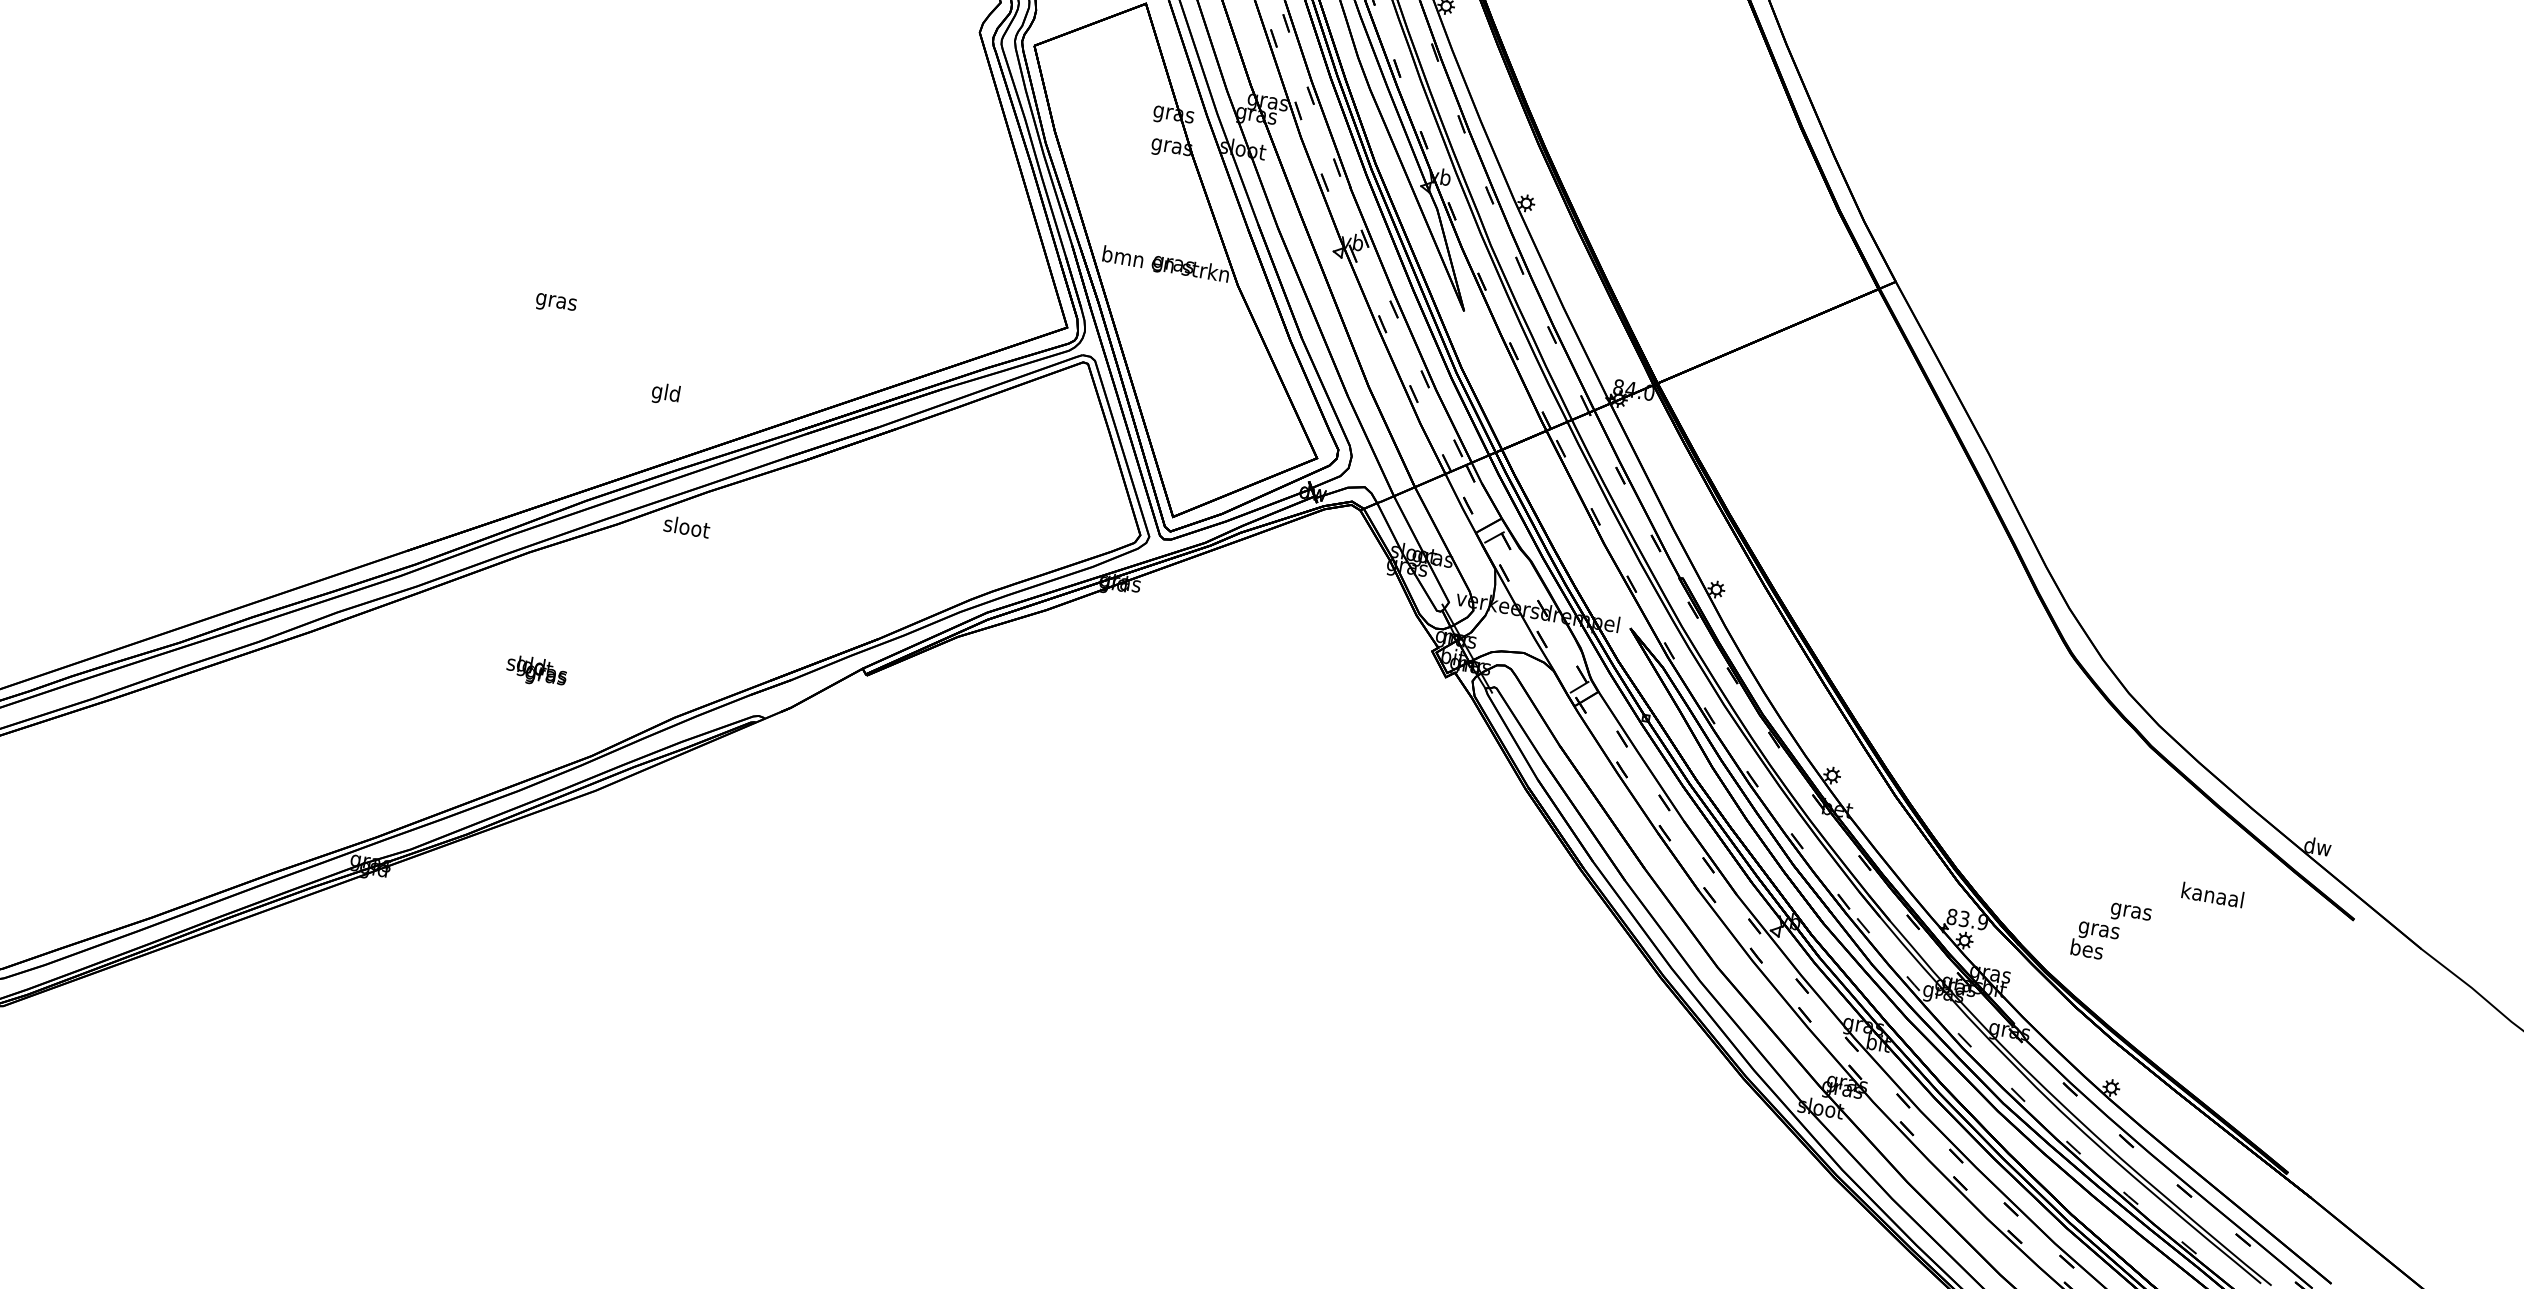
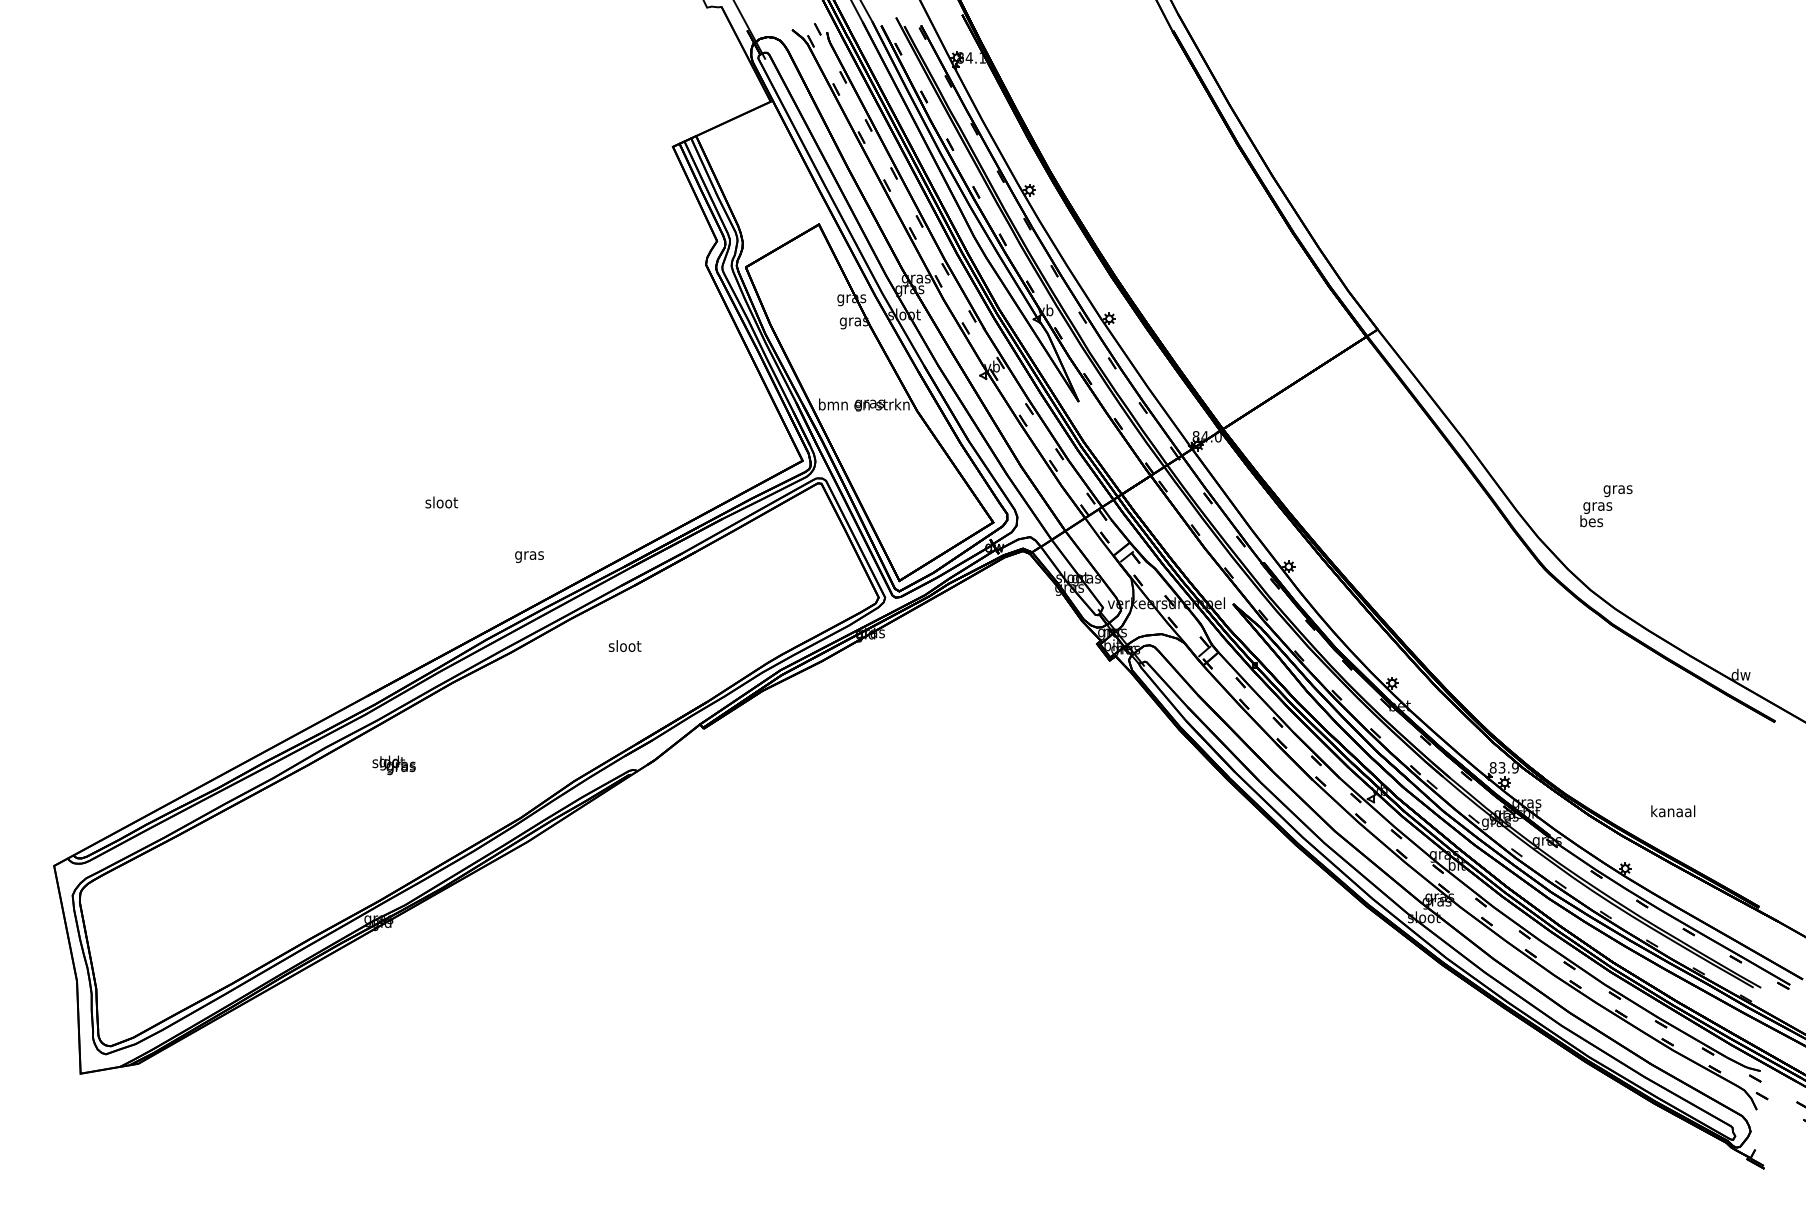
text: (556, 301) -> (441, 503), gras -> sloot
text: (666, 394) -> (529, 555), gld -> gras
text: (686, 526) -> (624, 645), moved
text: (535, 671) -> (393, 765), moved
text: (2213, 895) -> (1673, 811), moved
text: (2111, 932) -> (1606, 506), moved

